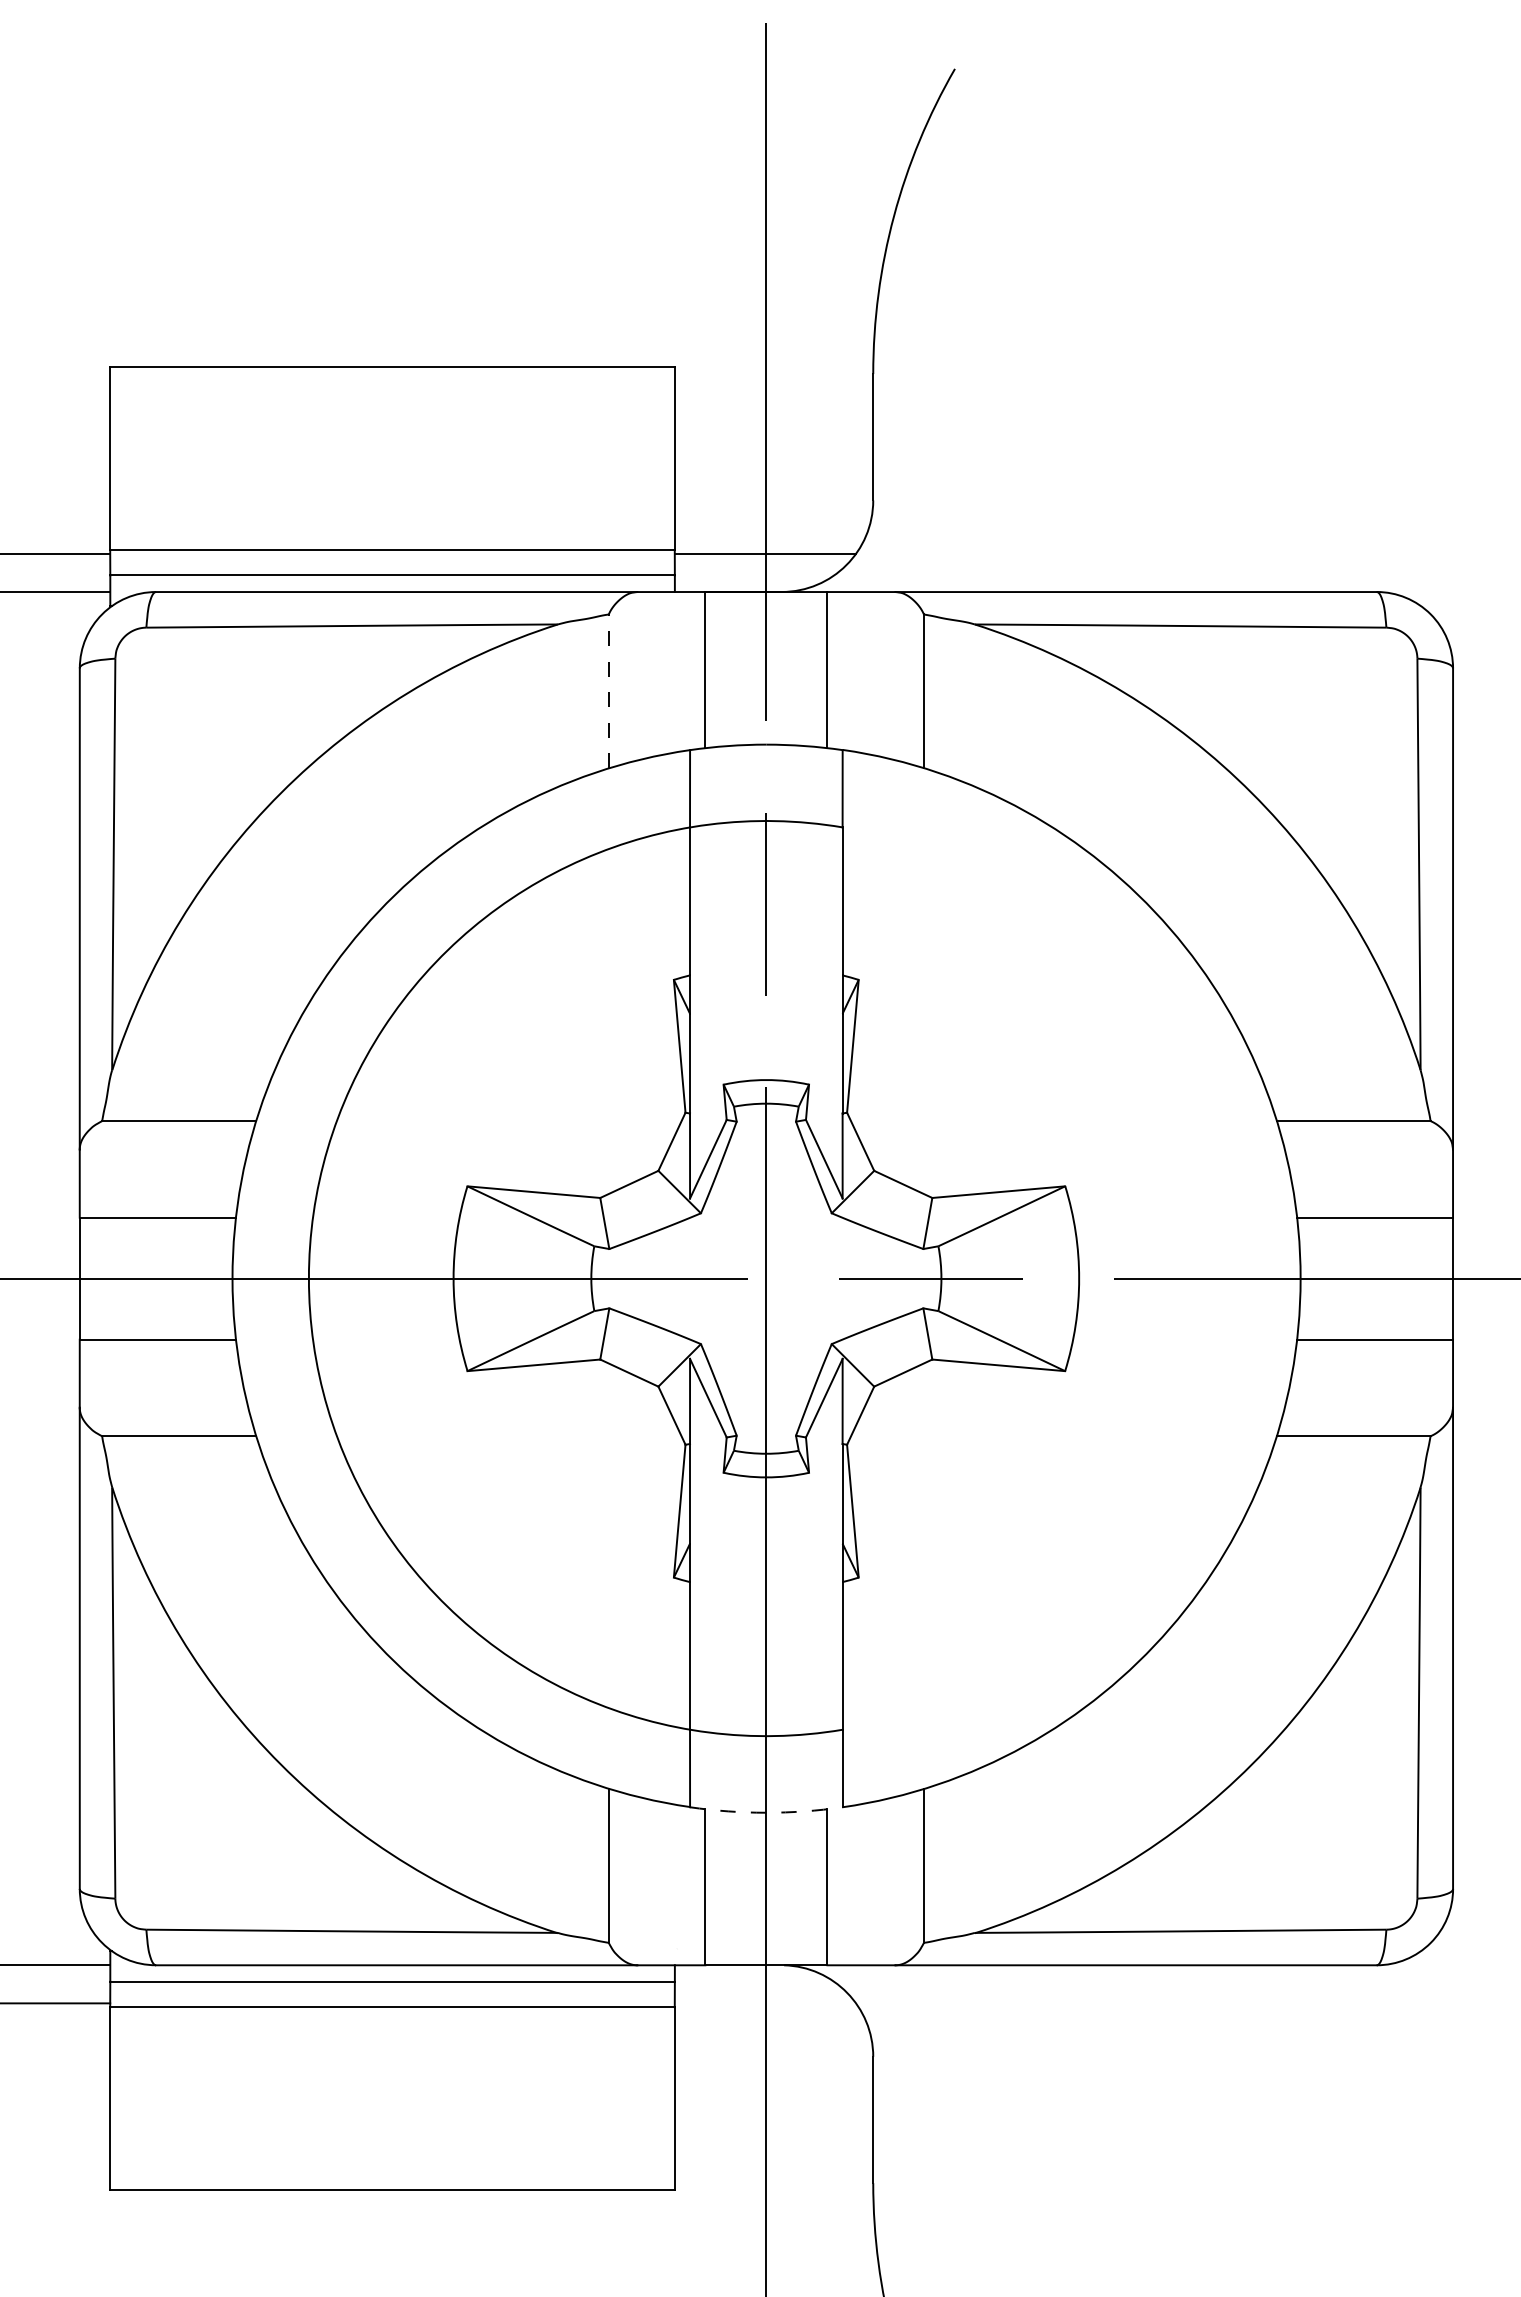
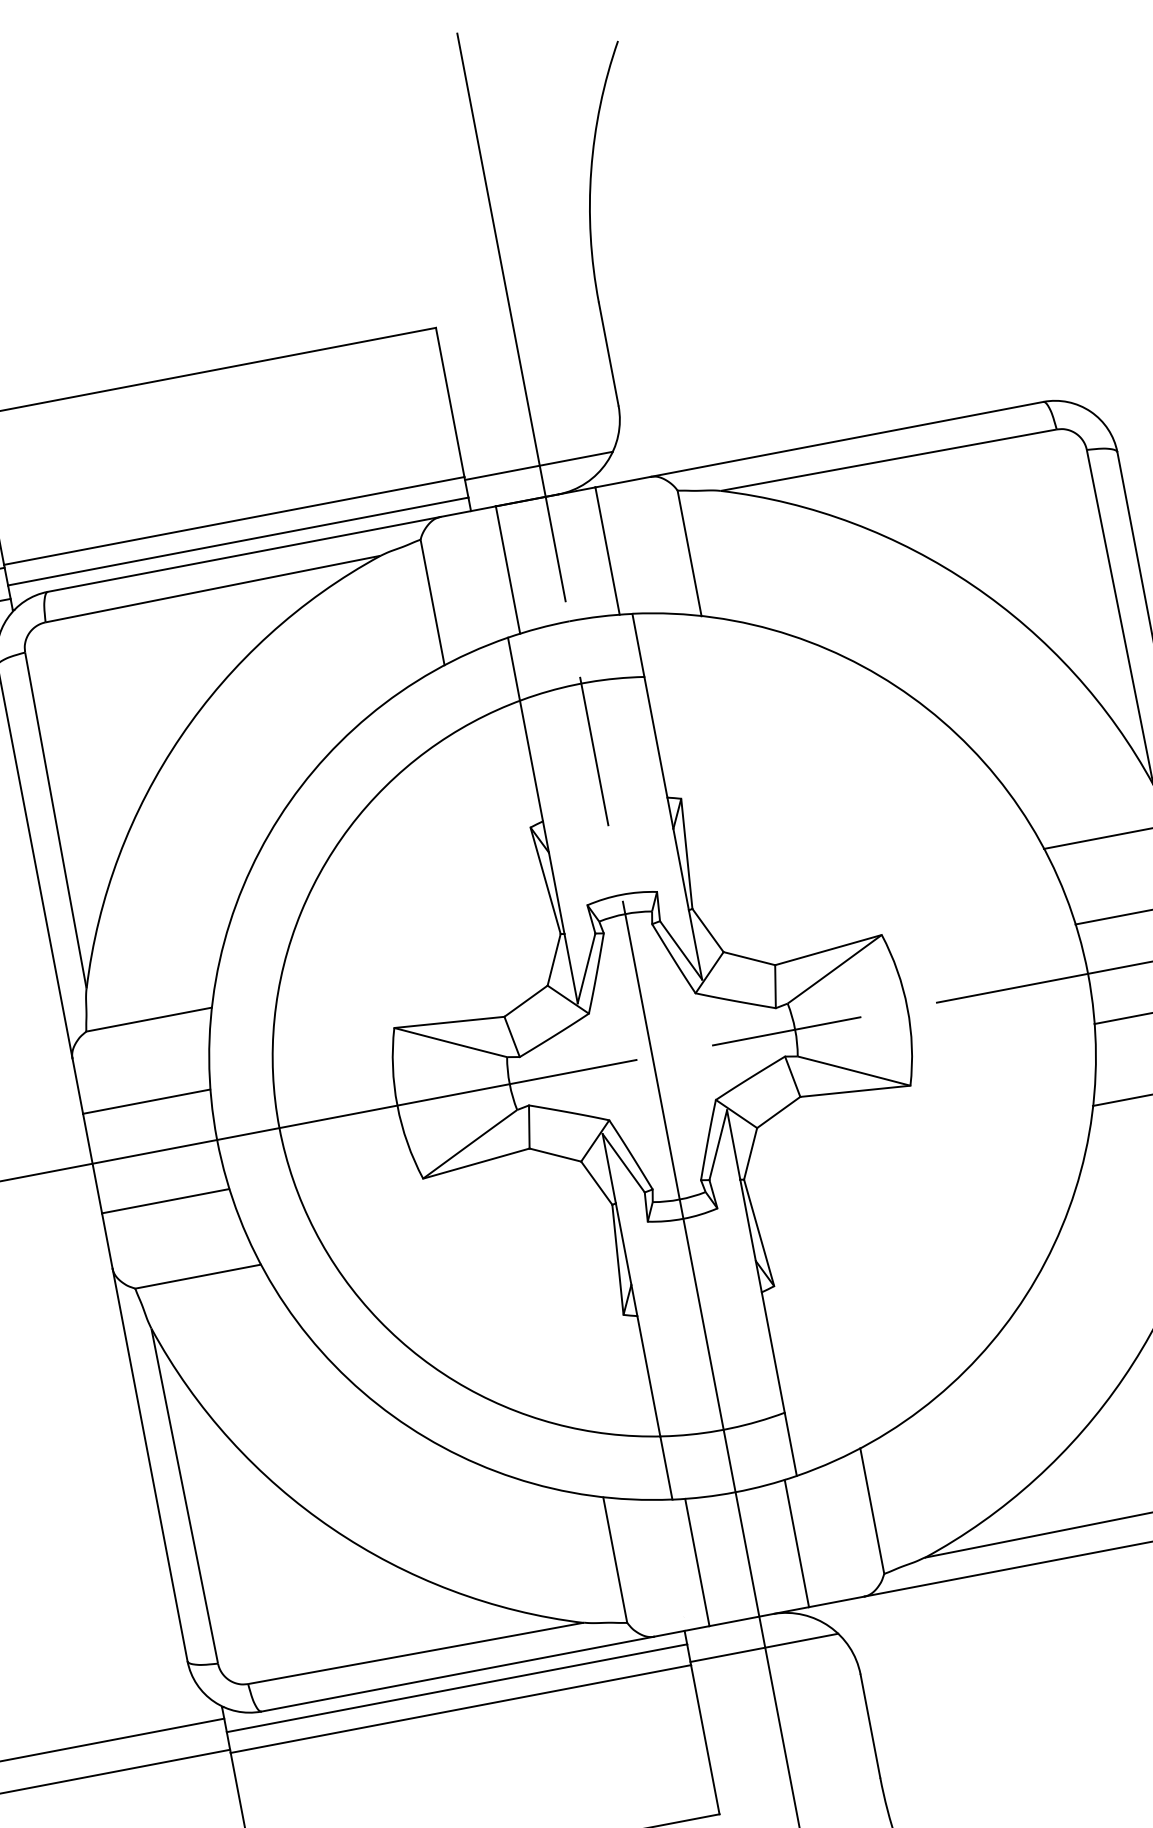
line: (608, 691) -> (432, 602), dashed -> solid
arc: (766, 1812) -> (735, 1492), dashed -> solid
line: (765, 2003) -> (764, 1647), added

